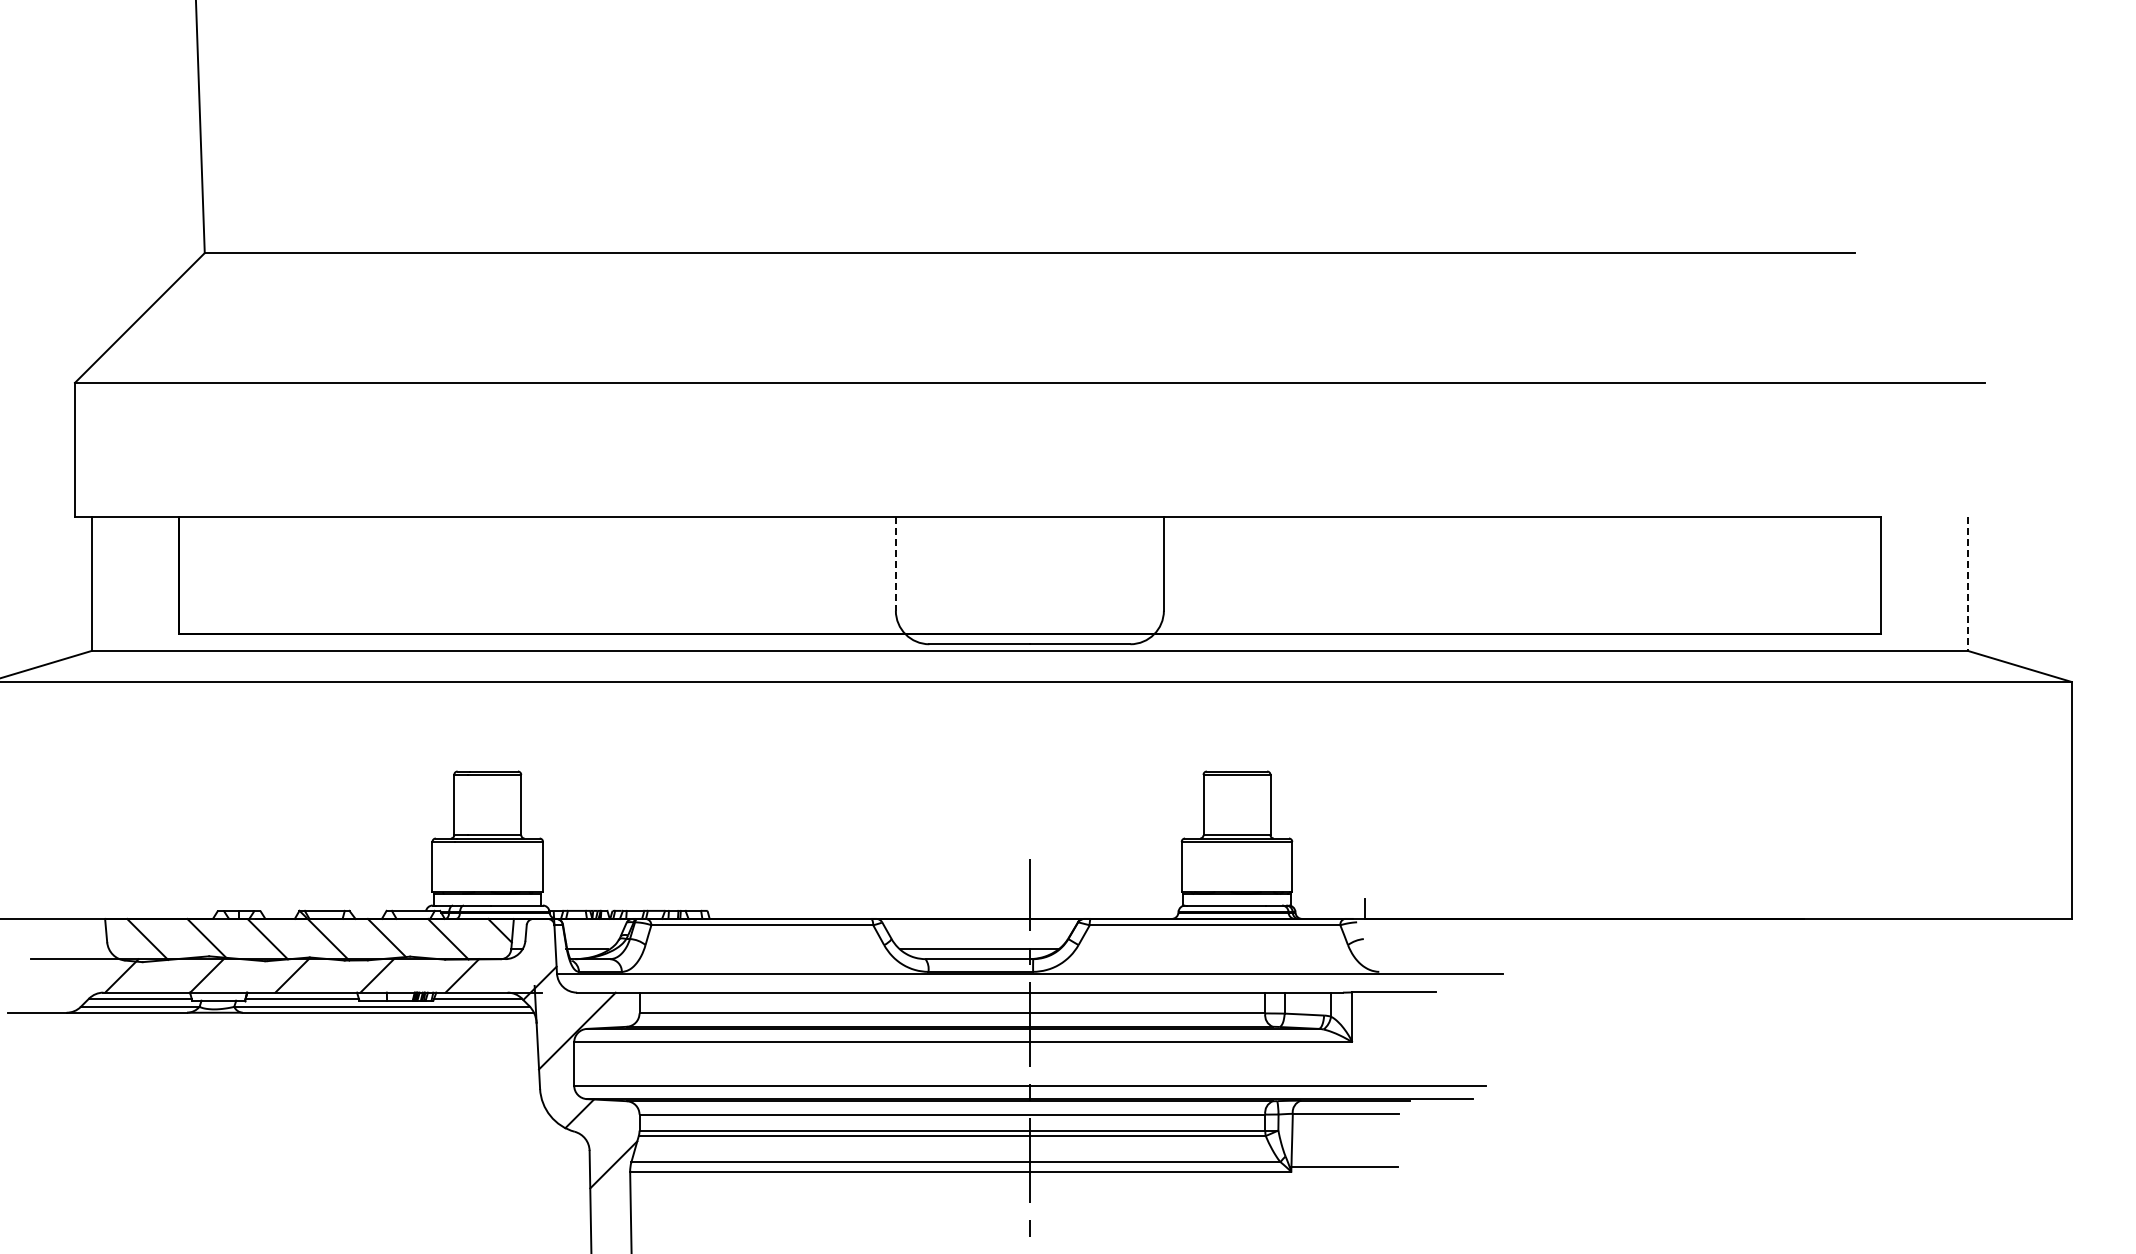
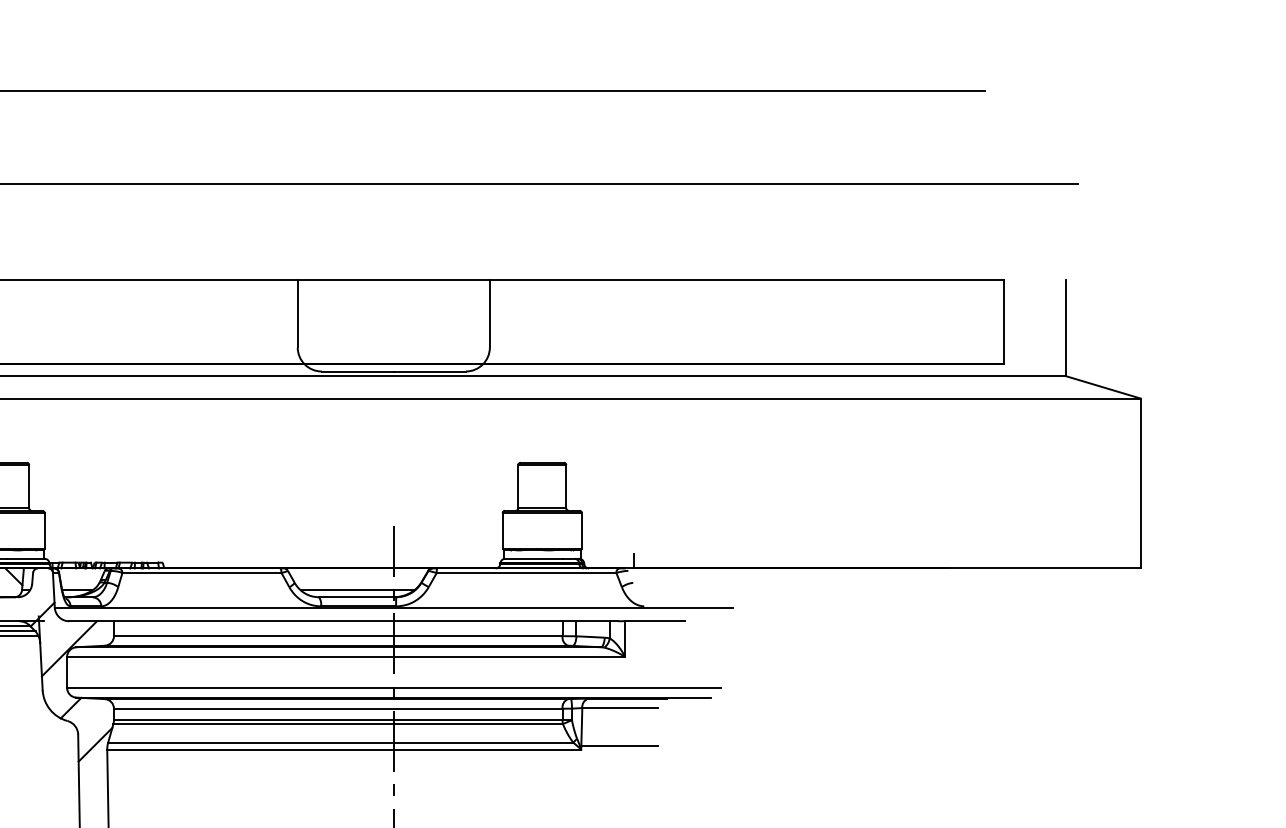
line: (895, 563) -> (297, 313), dashed -> solid
line: (1968, 584) -> (1066, 328), dashed -> solid

